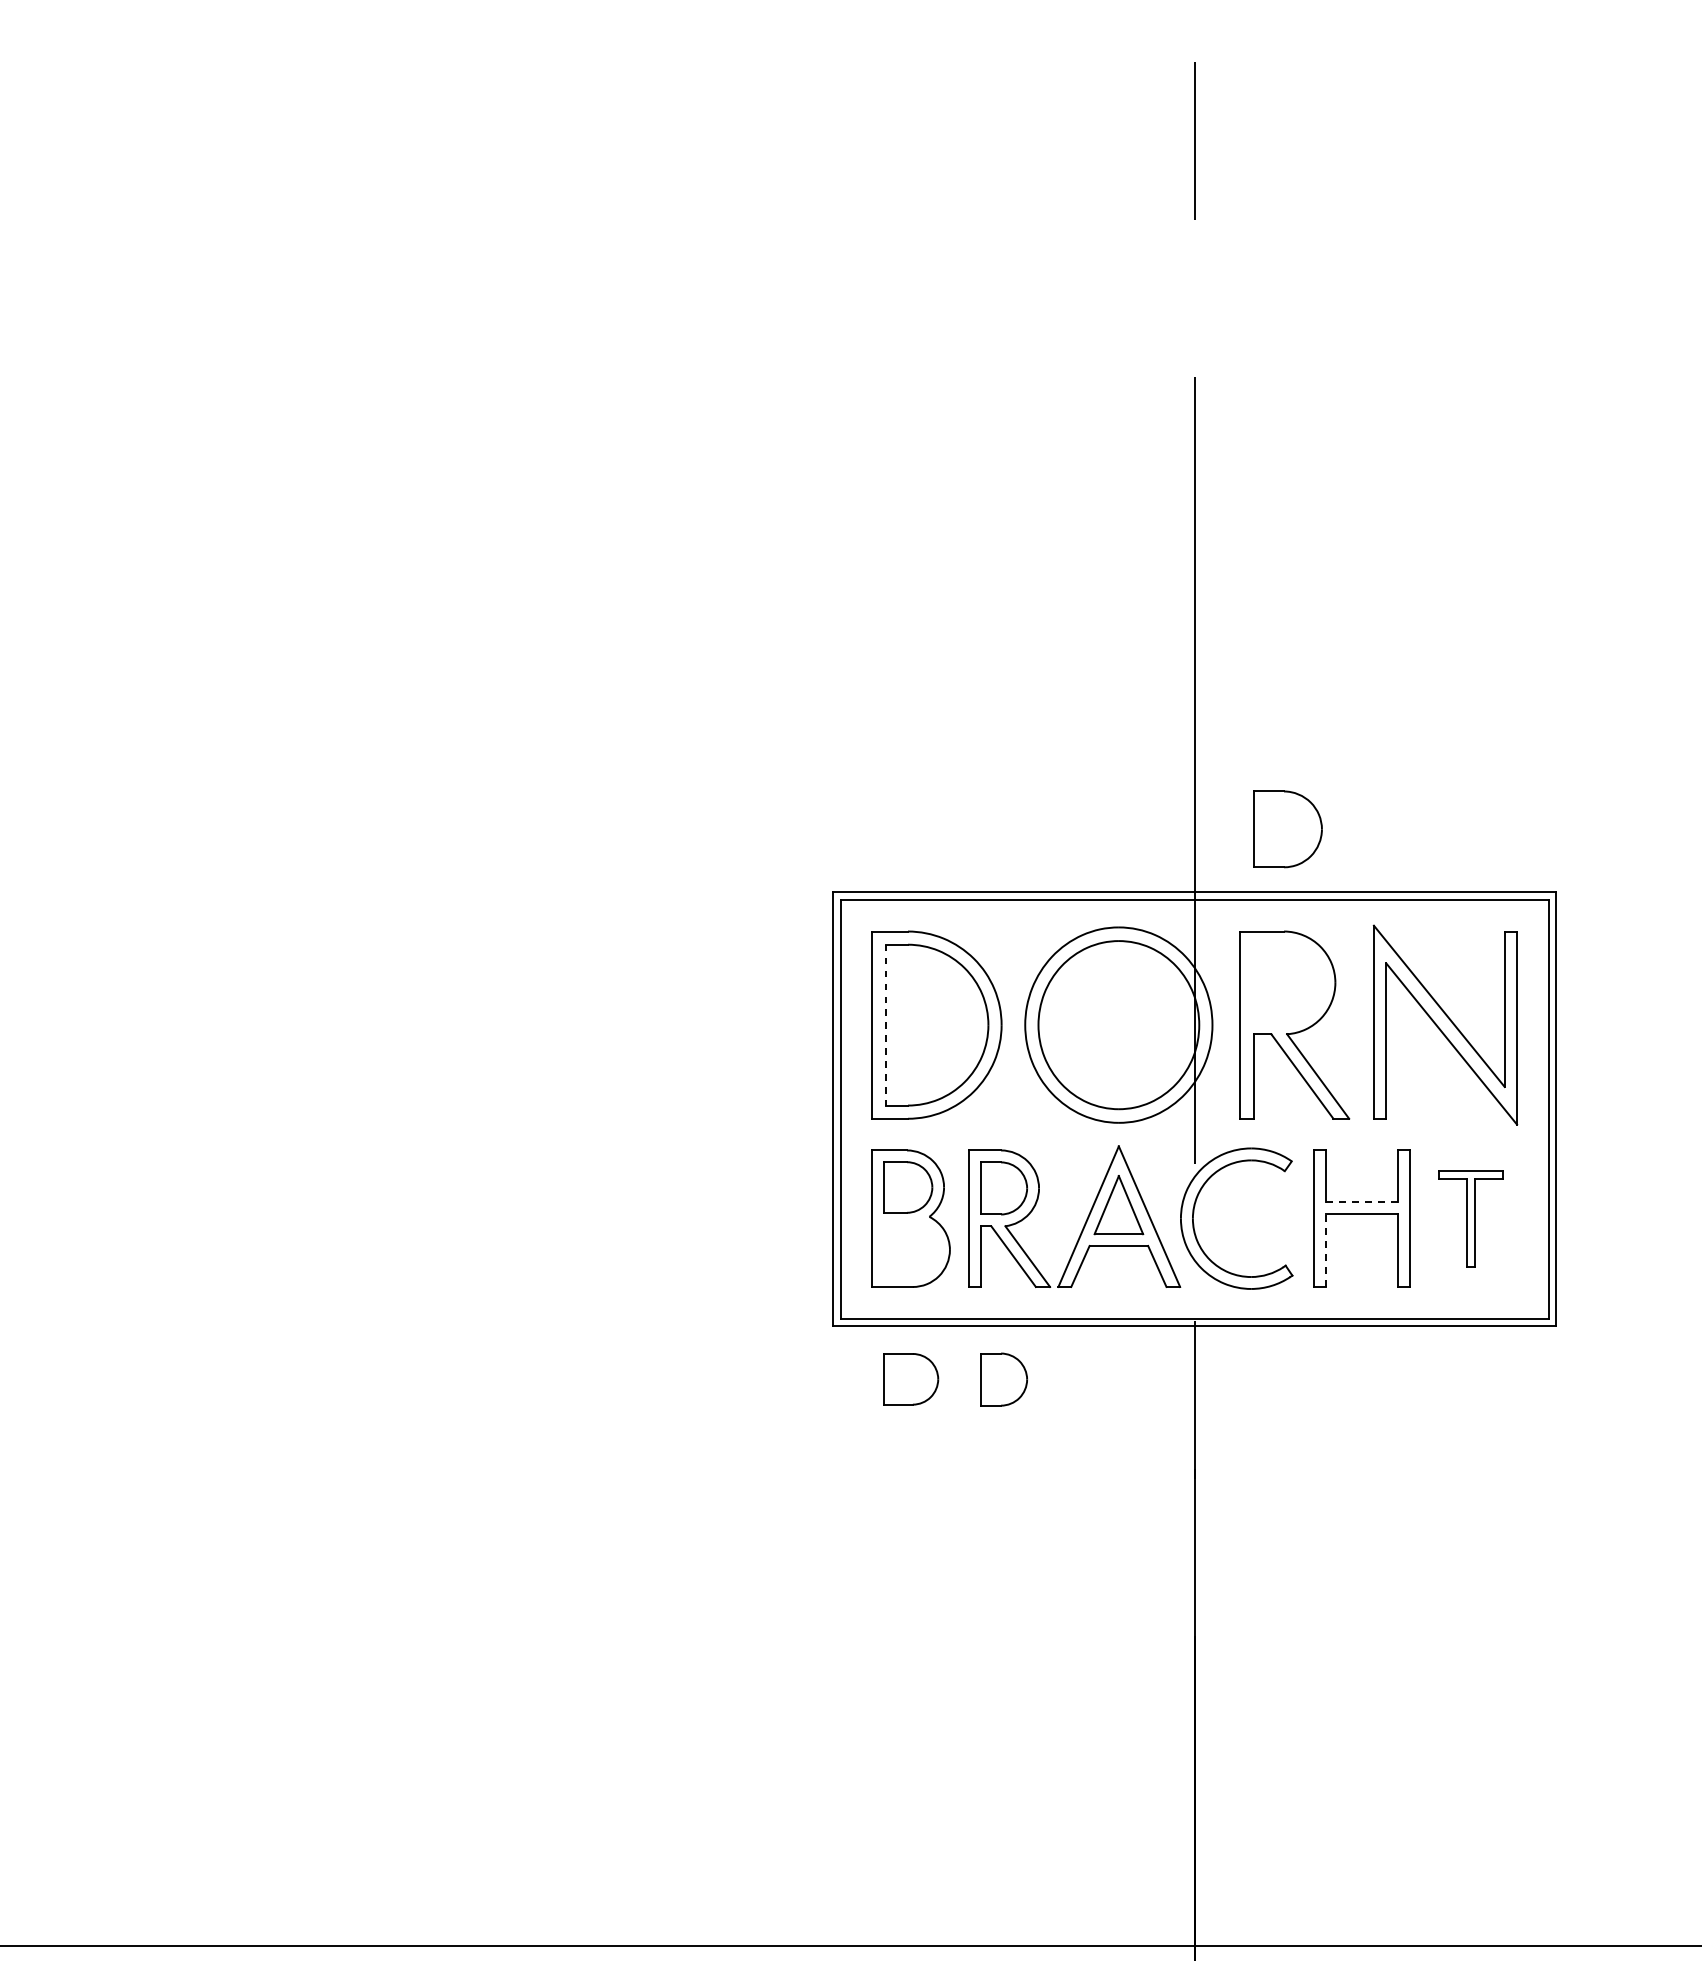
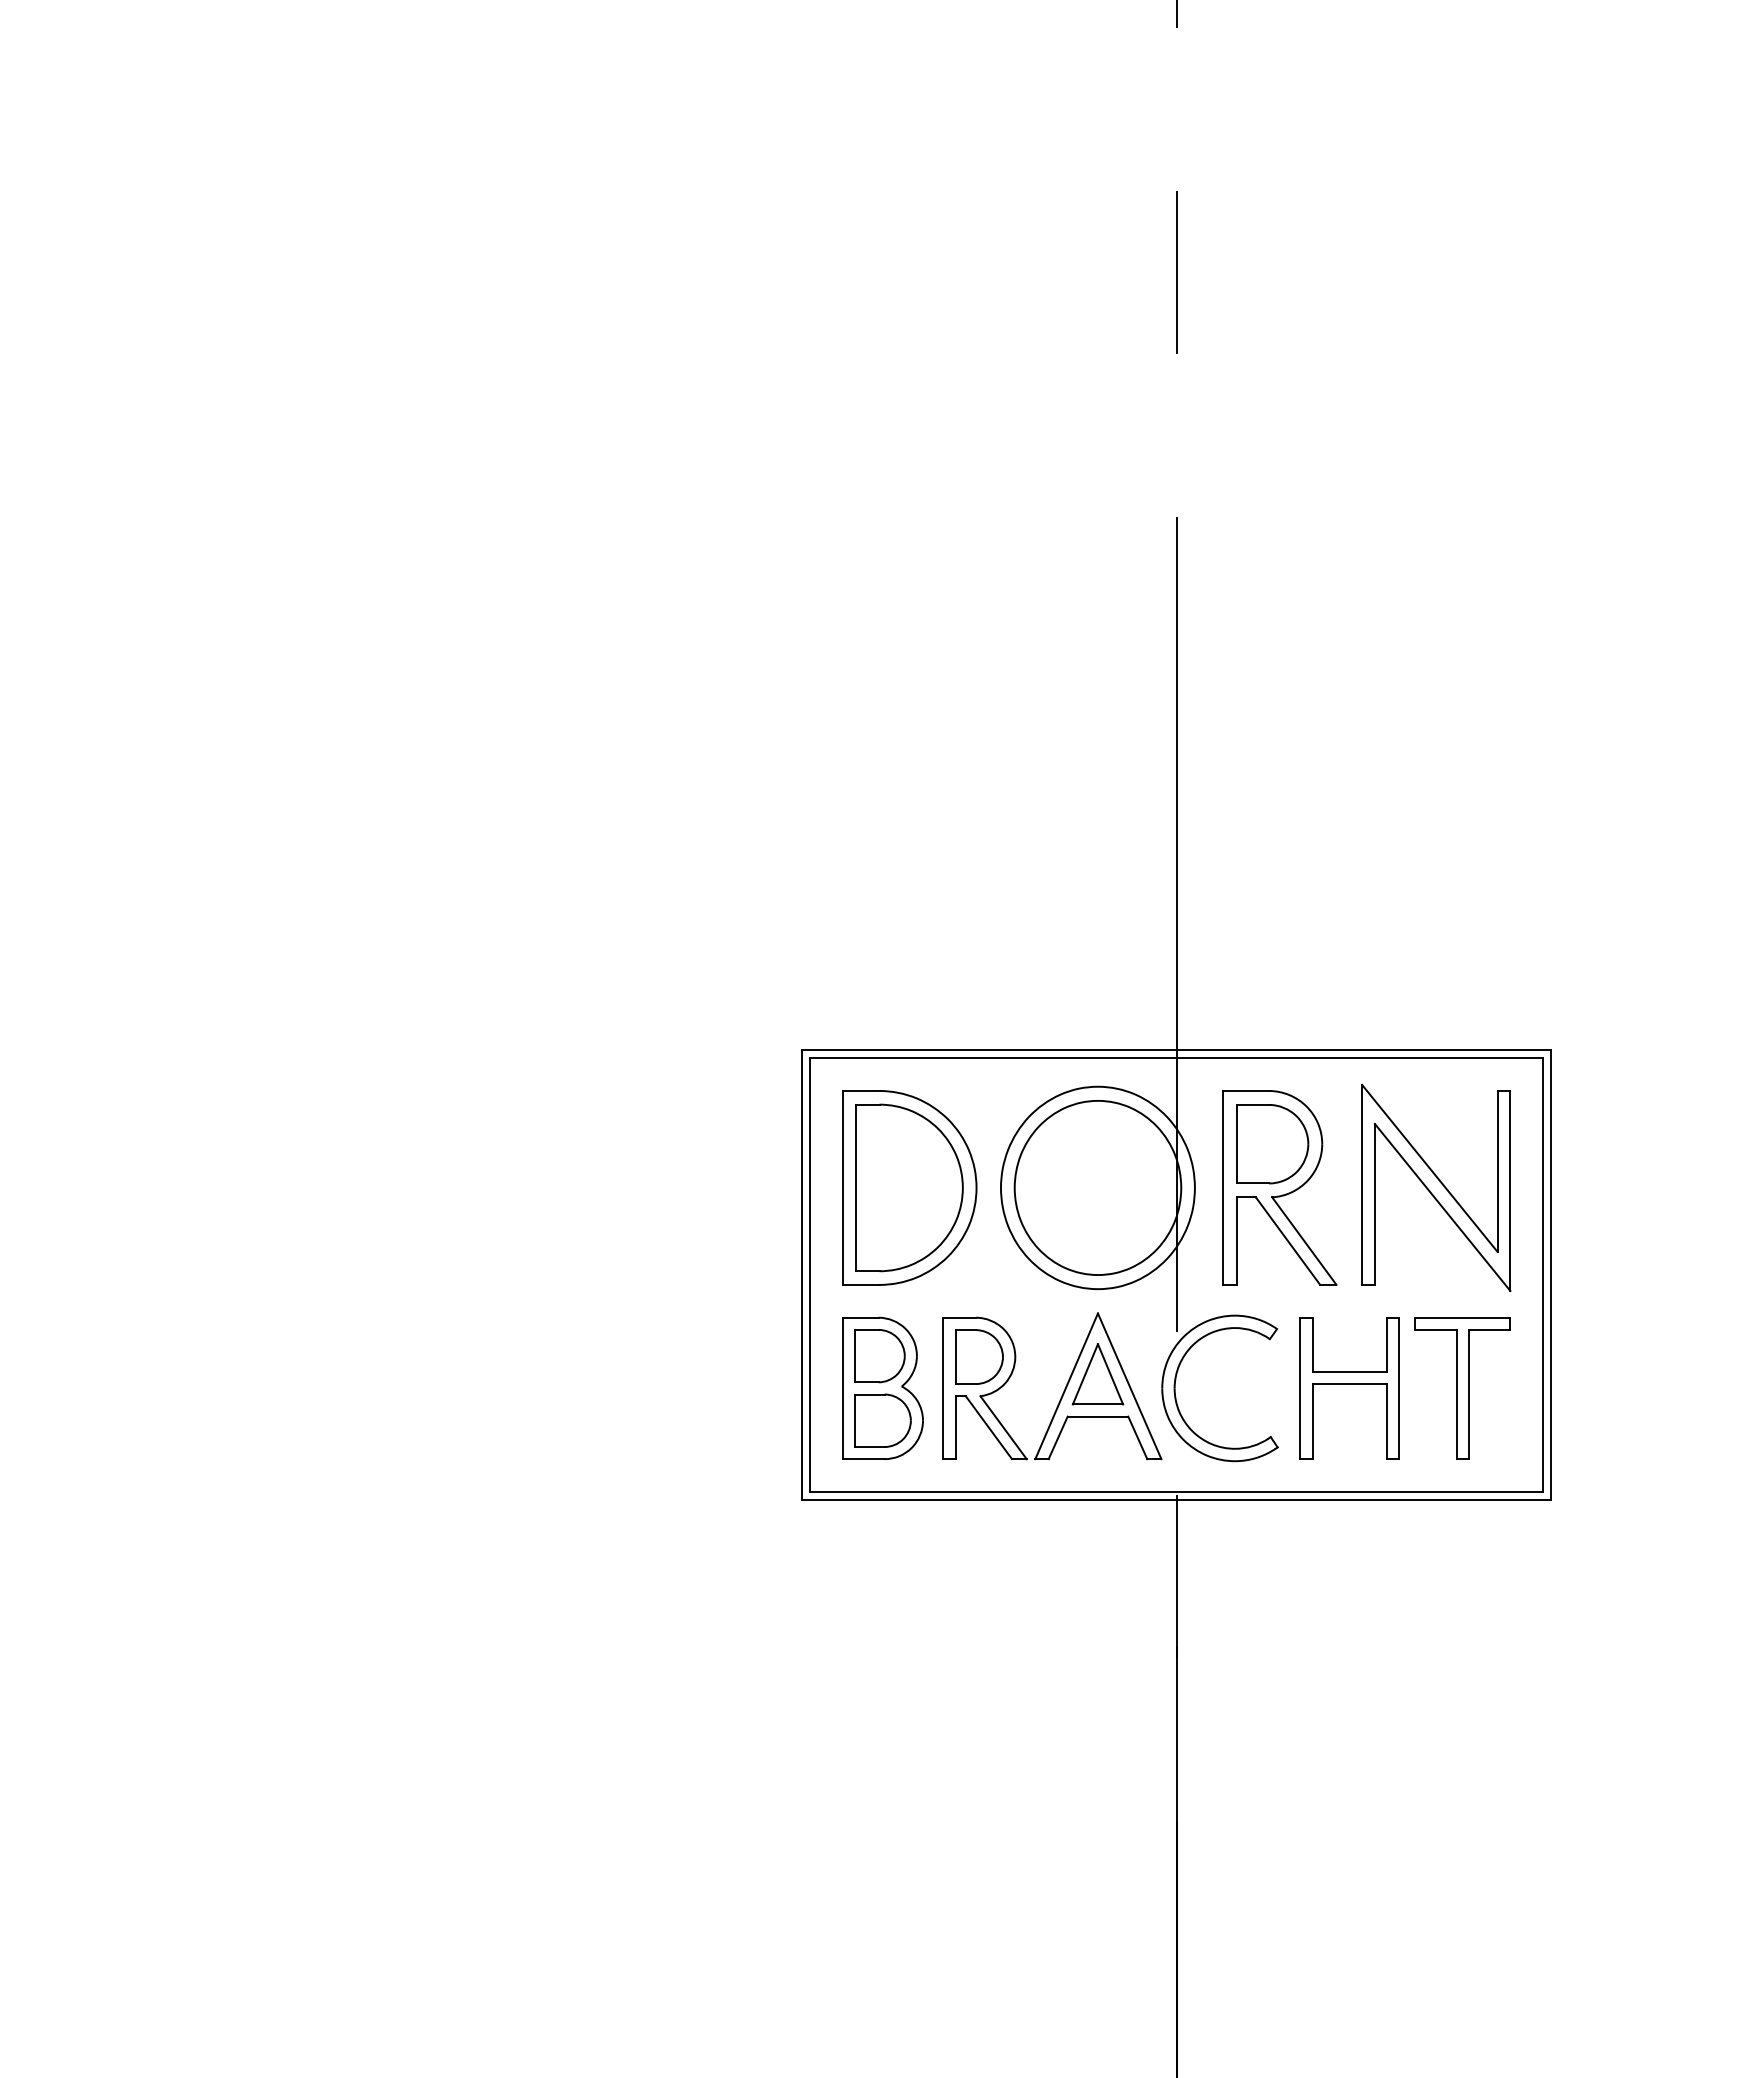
part: (1287, 829) -> (1272, 1144), moved
line: (885, 1025) -> (856, 1188), dashed -> solid
line: (1361, 1202) -> (1349, 1371), dashed -> solid
part: (1470, 1218) -> (1462, 1388), size x1.43
line: (1325, 1250) -> (1312, 1421), dashed -> solid
part: (910, 1379) -> (882, 1420), moved
part: (1004, 1379) -> (979, 1554), removed

